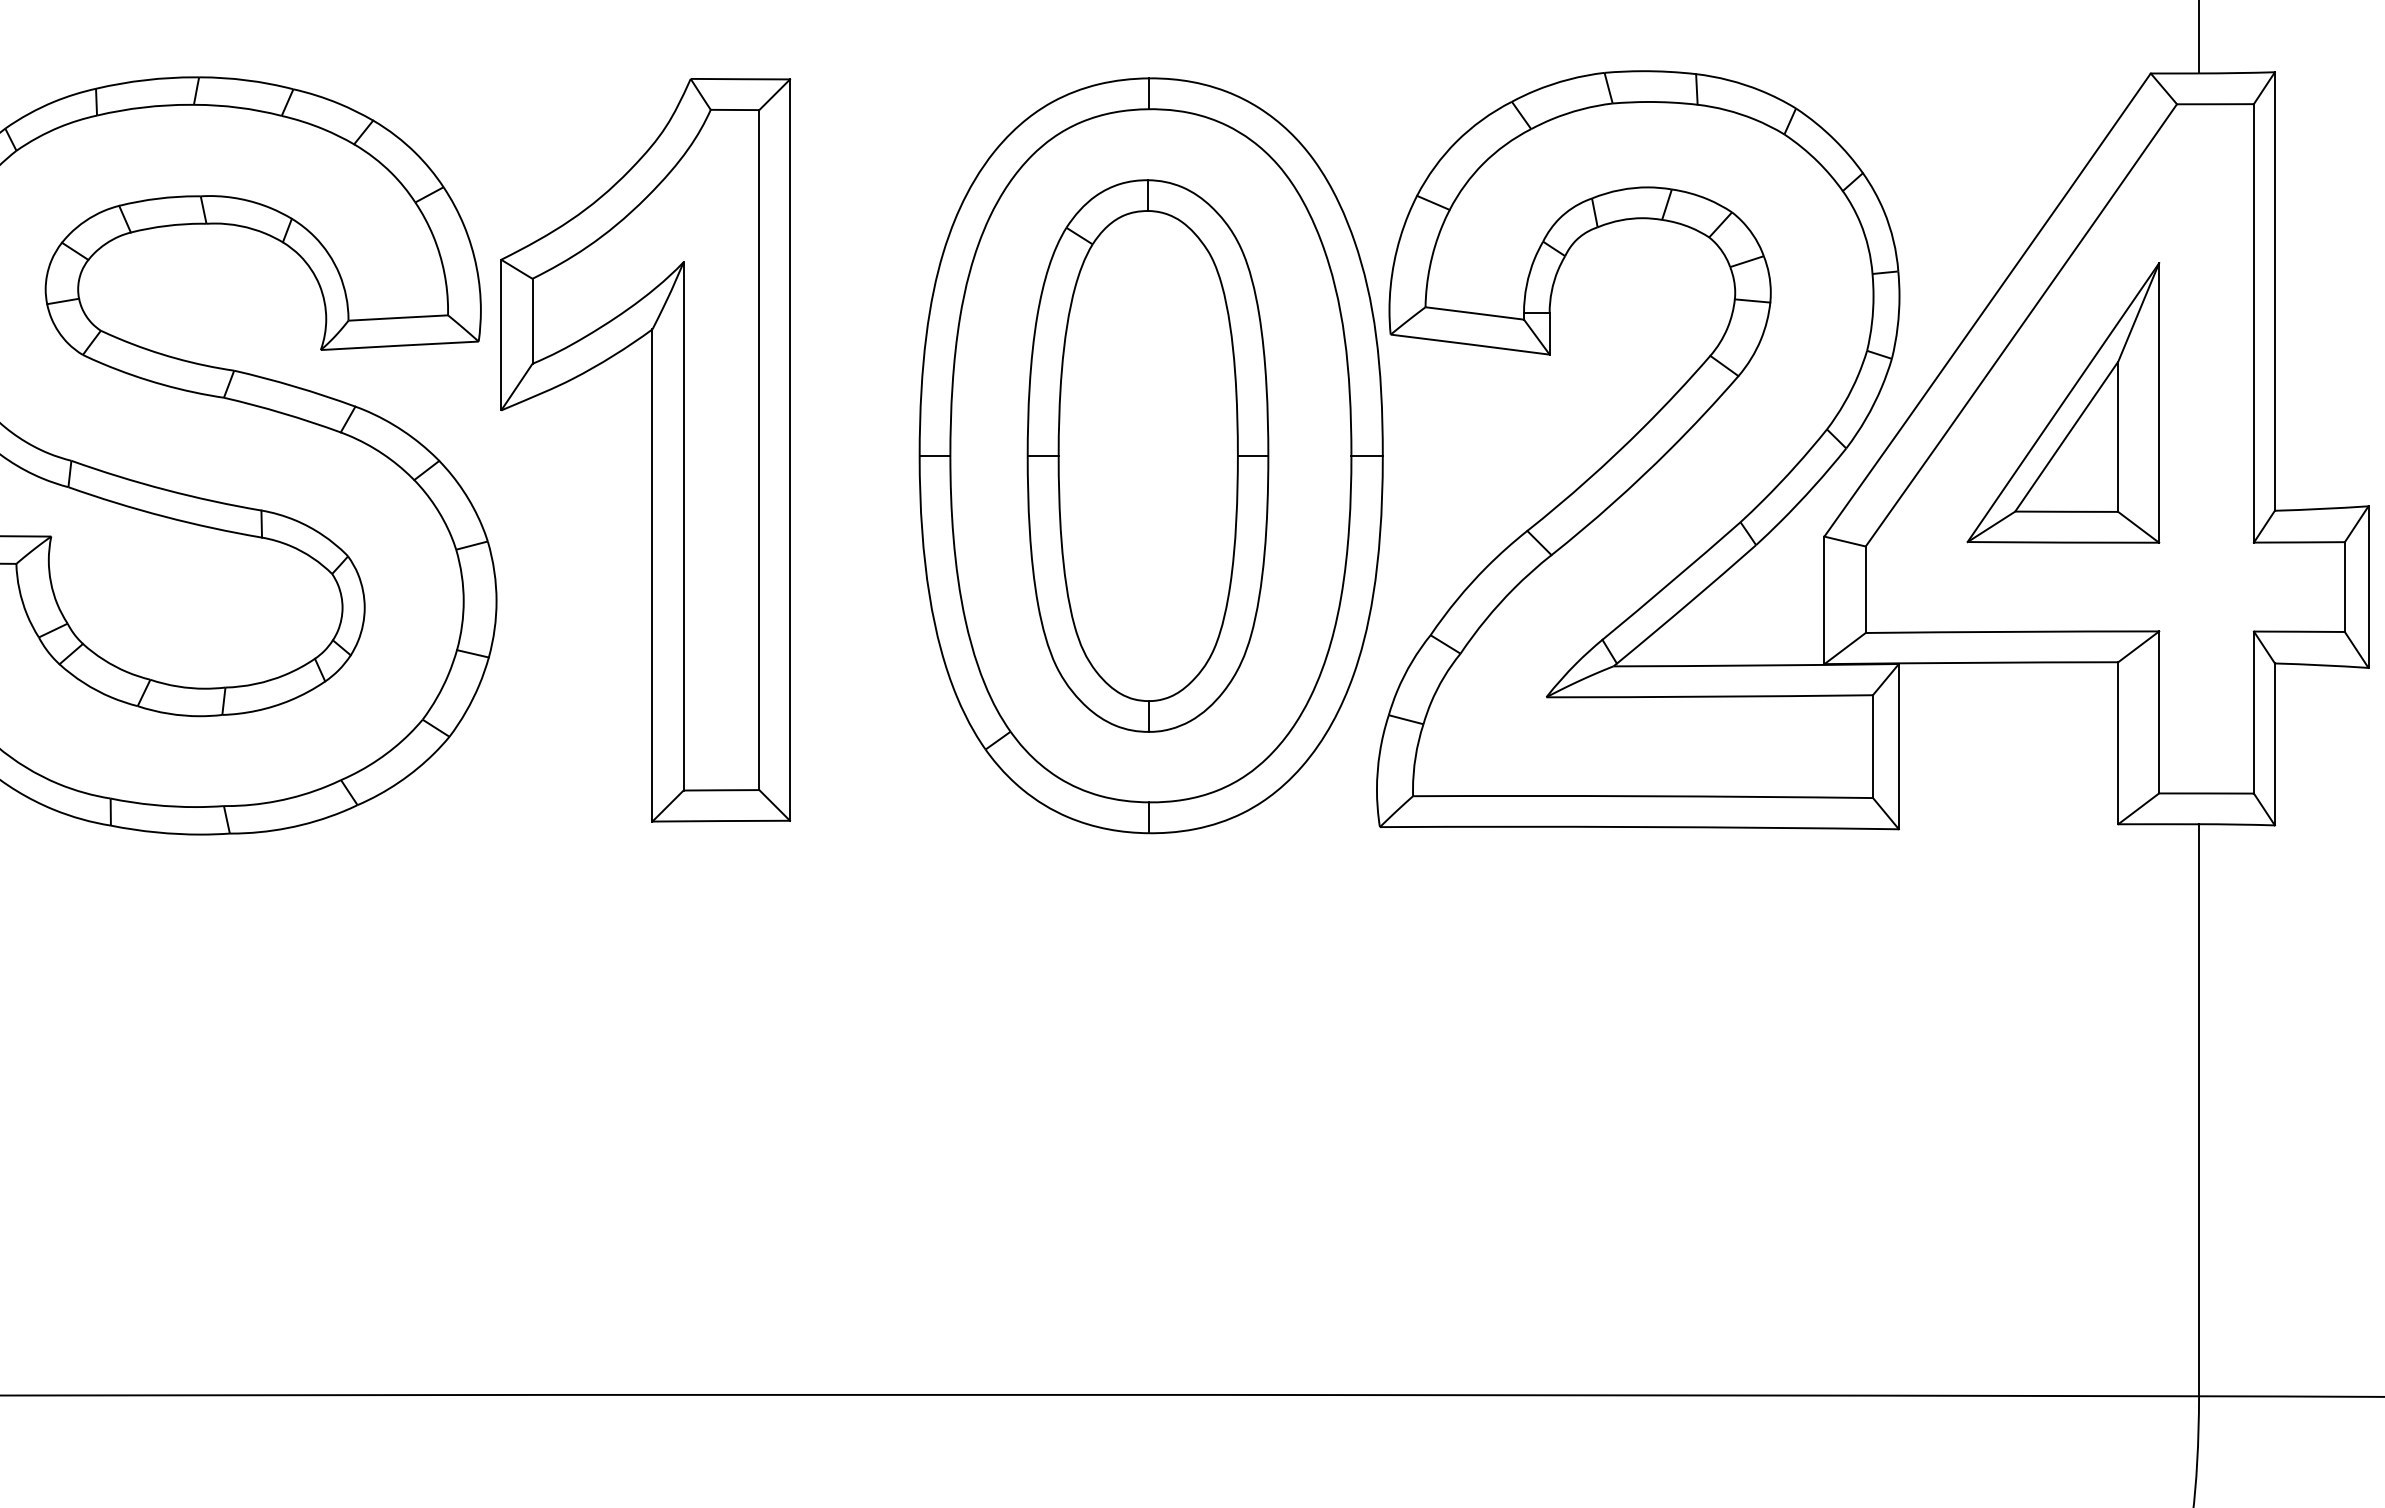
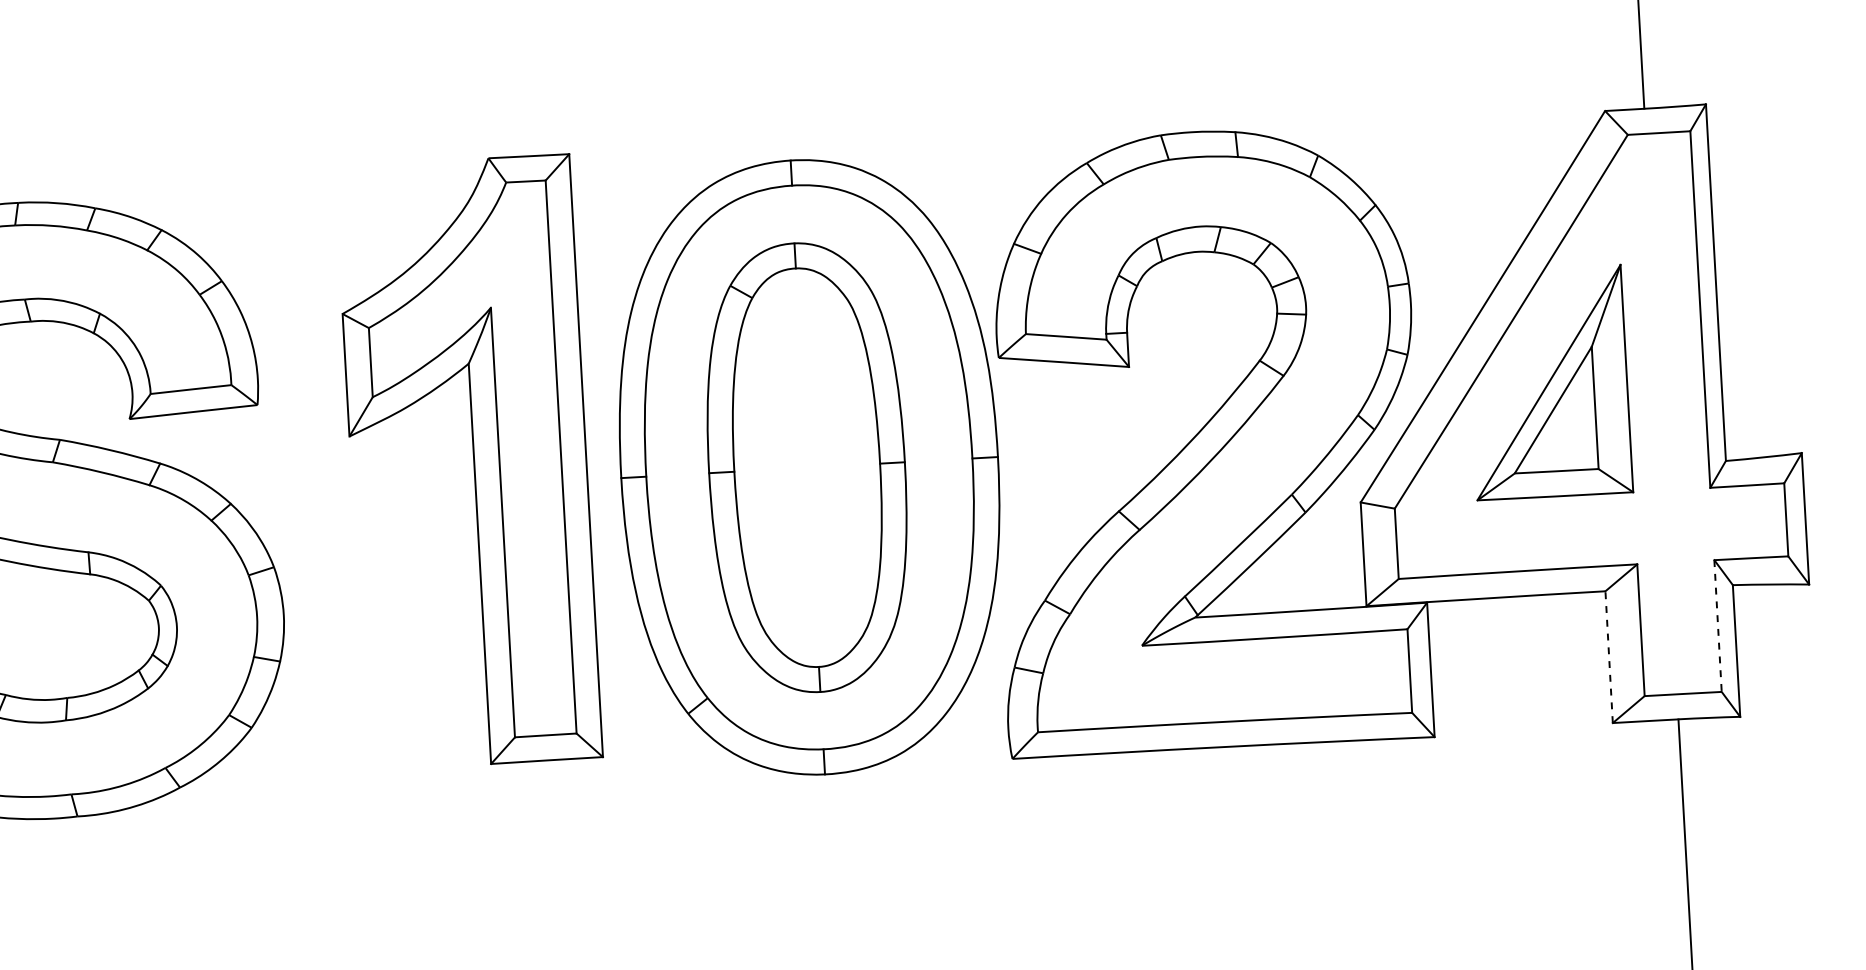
part: (645, 450) -> (468, 462), moved
line: (2253, 713) -> (1717, 626), solid -> dashed
line: (2118, 742) -> (1609, 656), solid -> dashed

